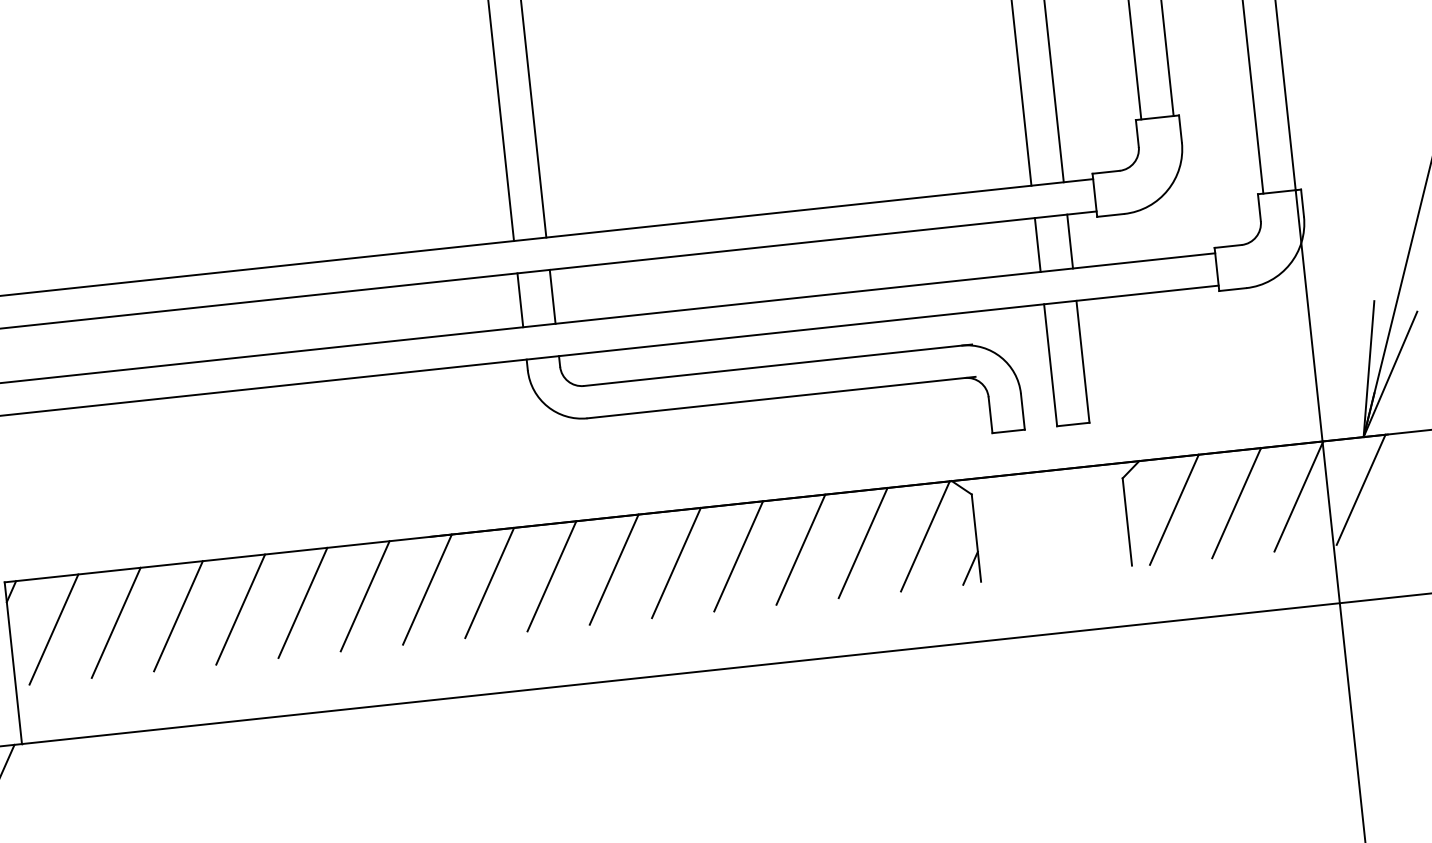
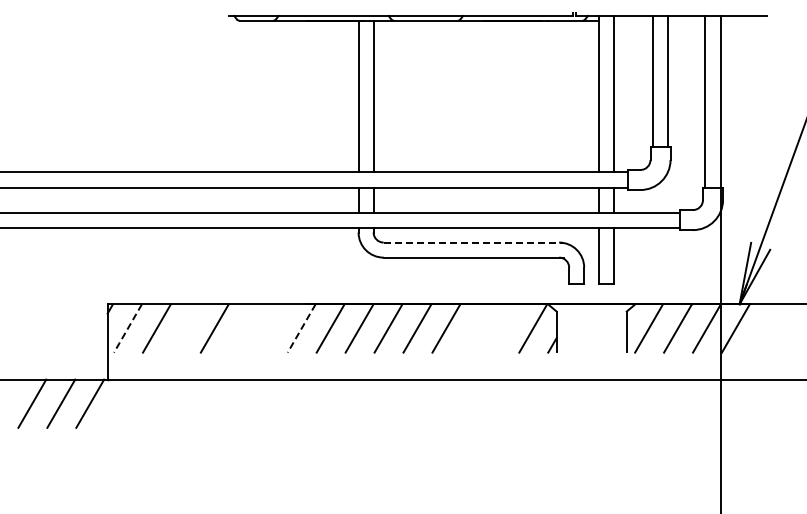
line: (779, 364) -> (474, 242), solid -> dashed
line: (863, 542) -> (504, 328), removed
line: (801, 549) -> (475, 328), removed
line: (427, 589) -> (301, 328), solid -> dashed
line: (364, 596) -> (272, 328), removed
line: (302, 602) -> (243, 328), removed
line: (177, 616) -> (185, 328), removed
line: (52, 629) -> (127, 328), solid -> dashed

